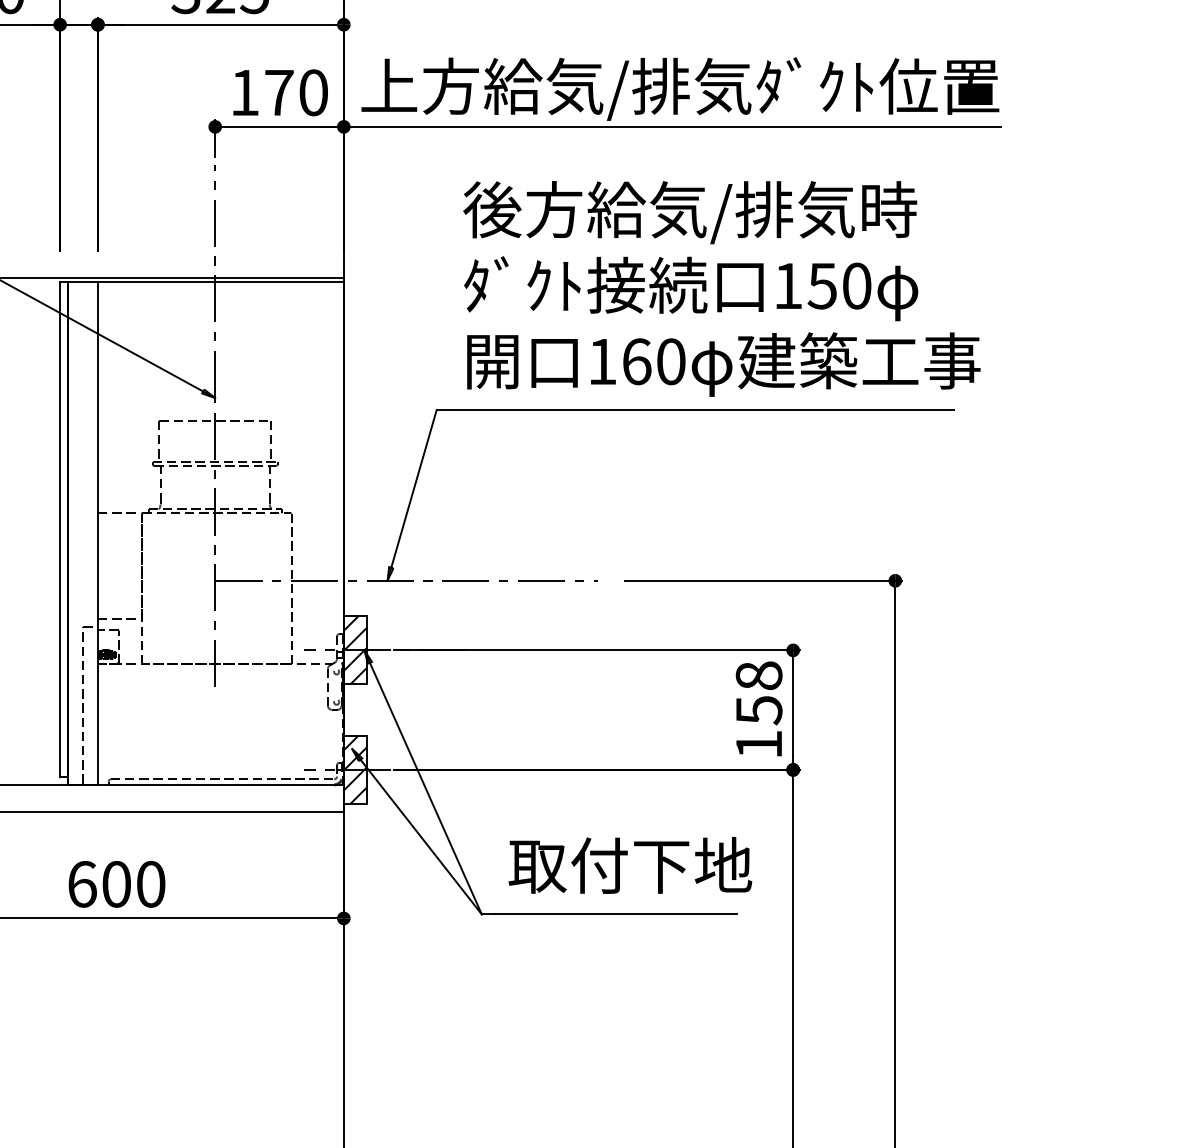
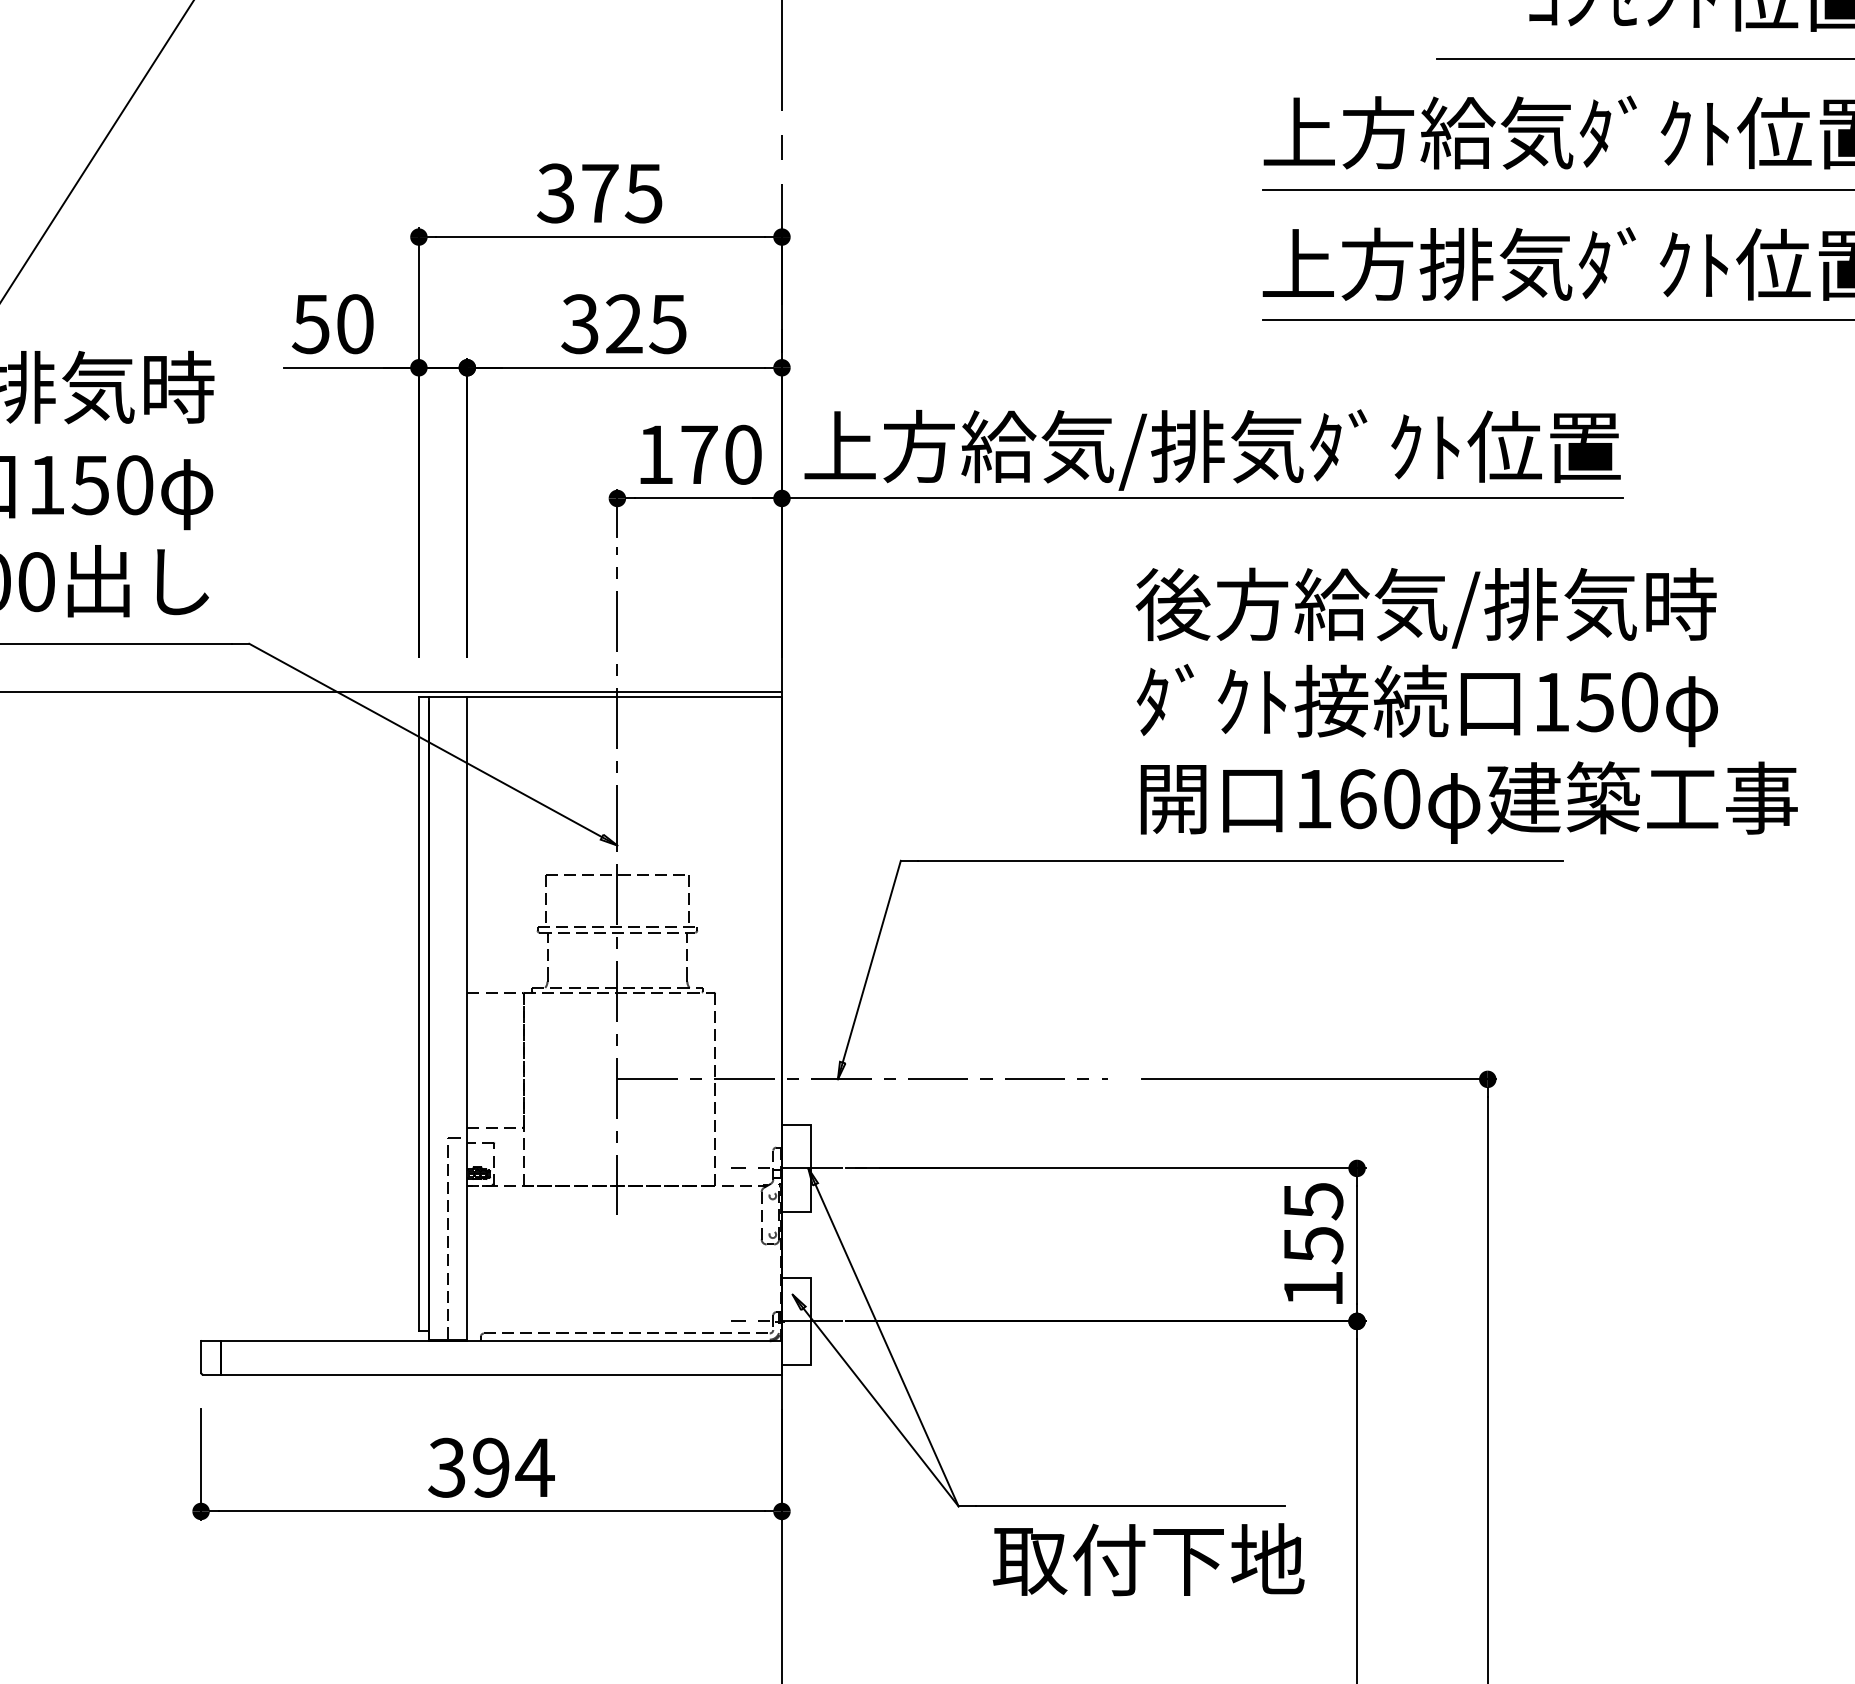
text: (721, 288) -> (1466, 705), moved
hatch: (355, 649) -> (796, 1167), removed
text: (759, 676) -> (1313, 1201), 158 -> 155
hatch: (355, 769) -> (796, 1320), removed
text: (630, 865) -> (1148, 1559), moved
text: (116, 884) -> (491, 1467), 600 -> 394

